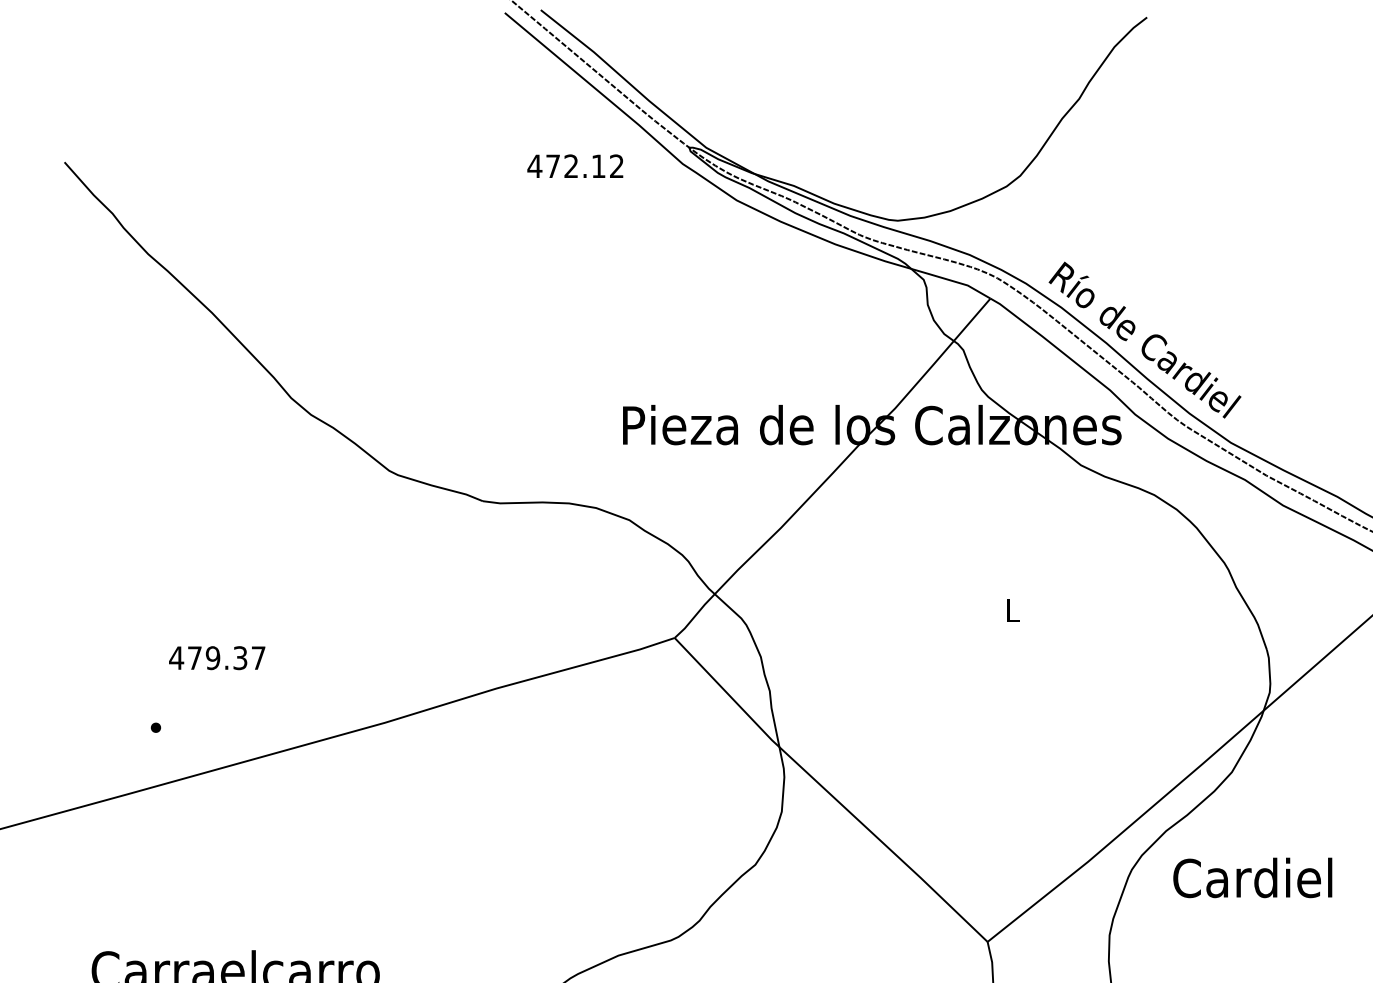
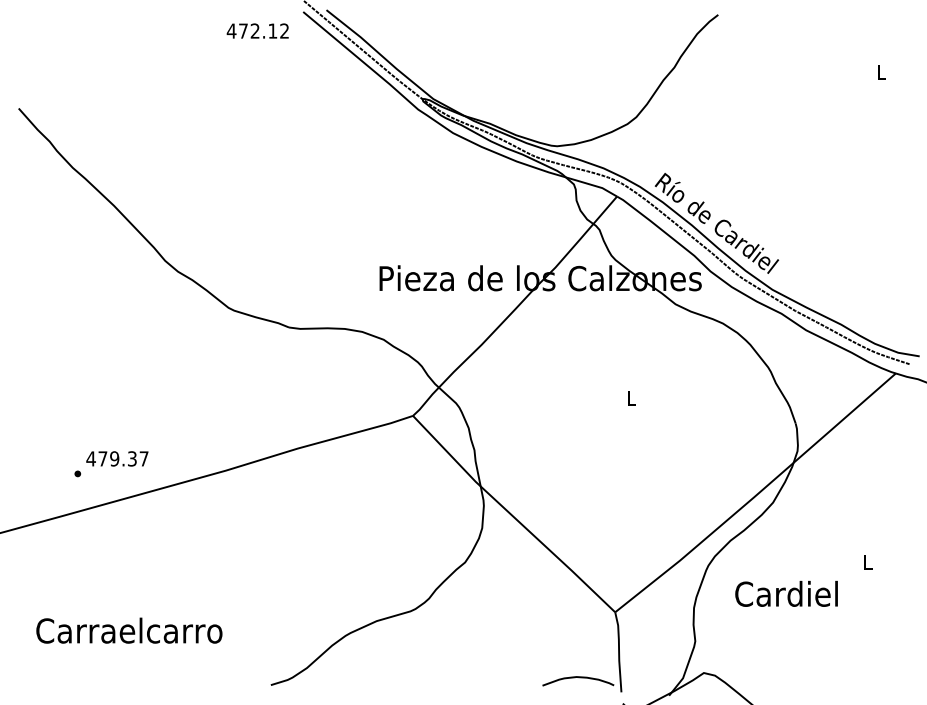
text: (574, 165) -> (257, 30), moved
text: (217, 657) -> (117, 458), moved
text: (1252, 877) -> (786, 593), moved

